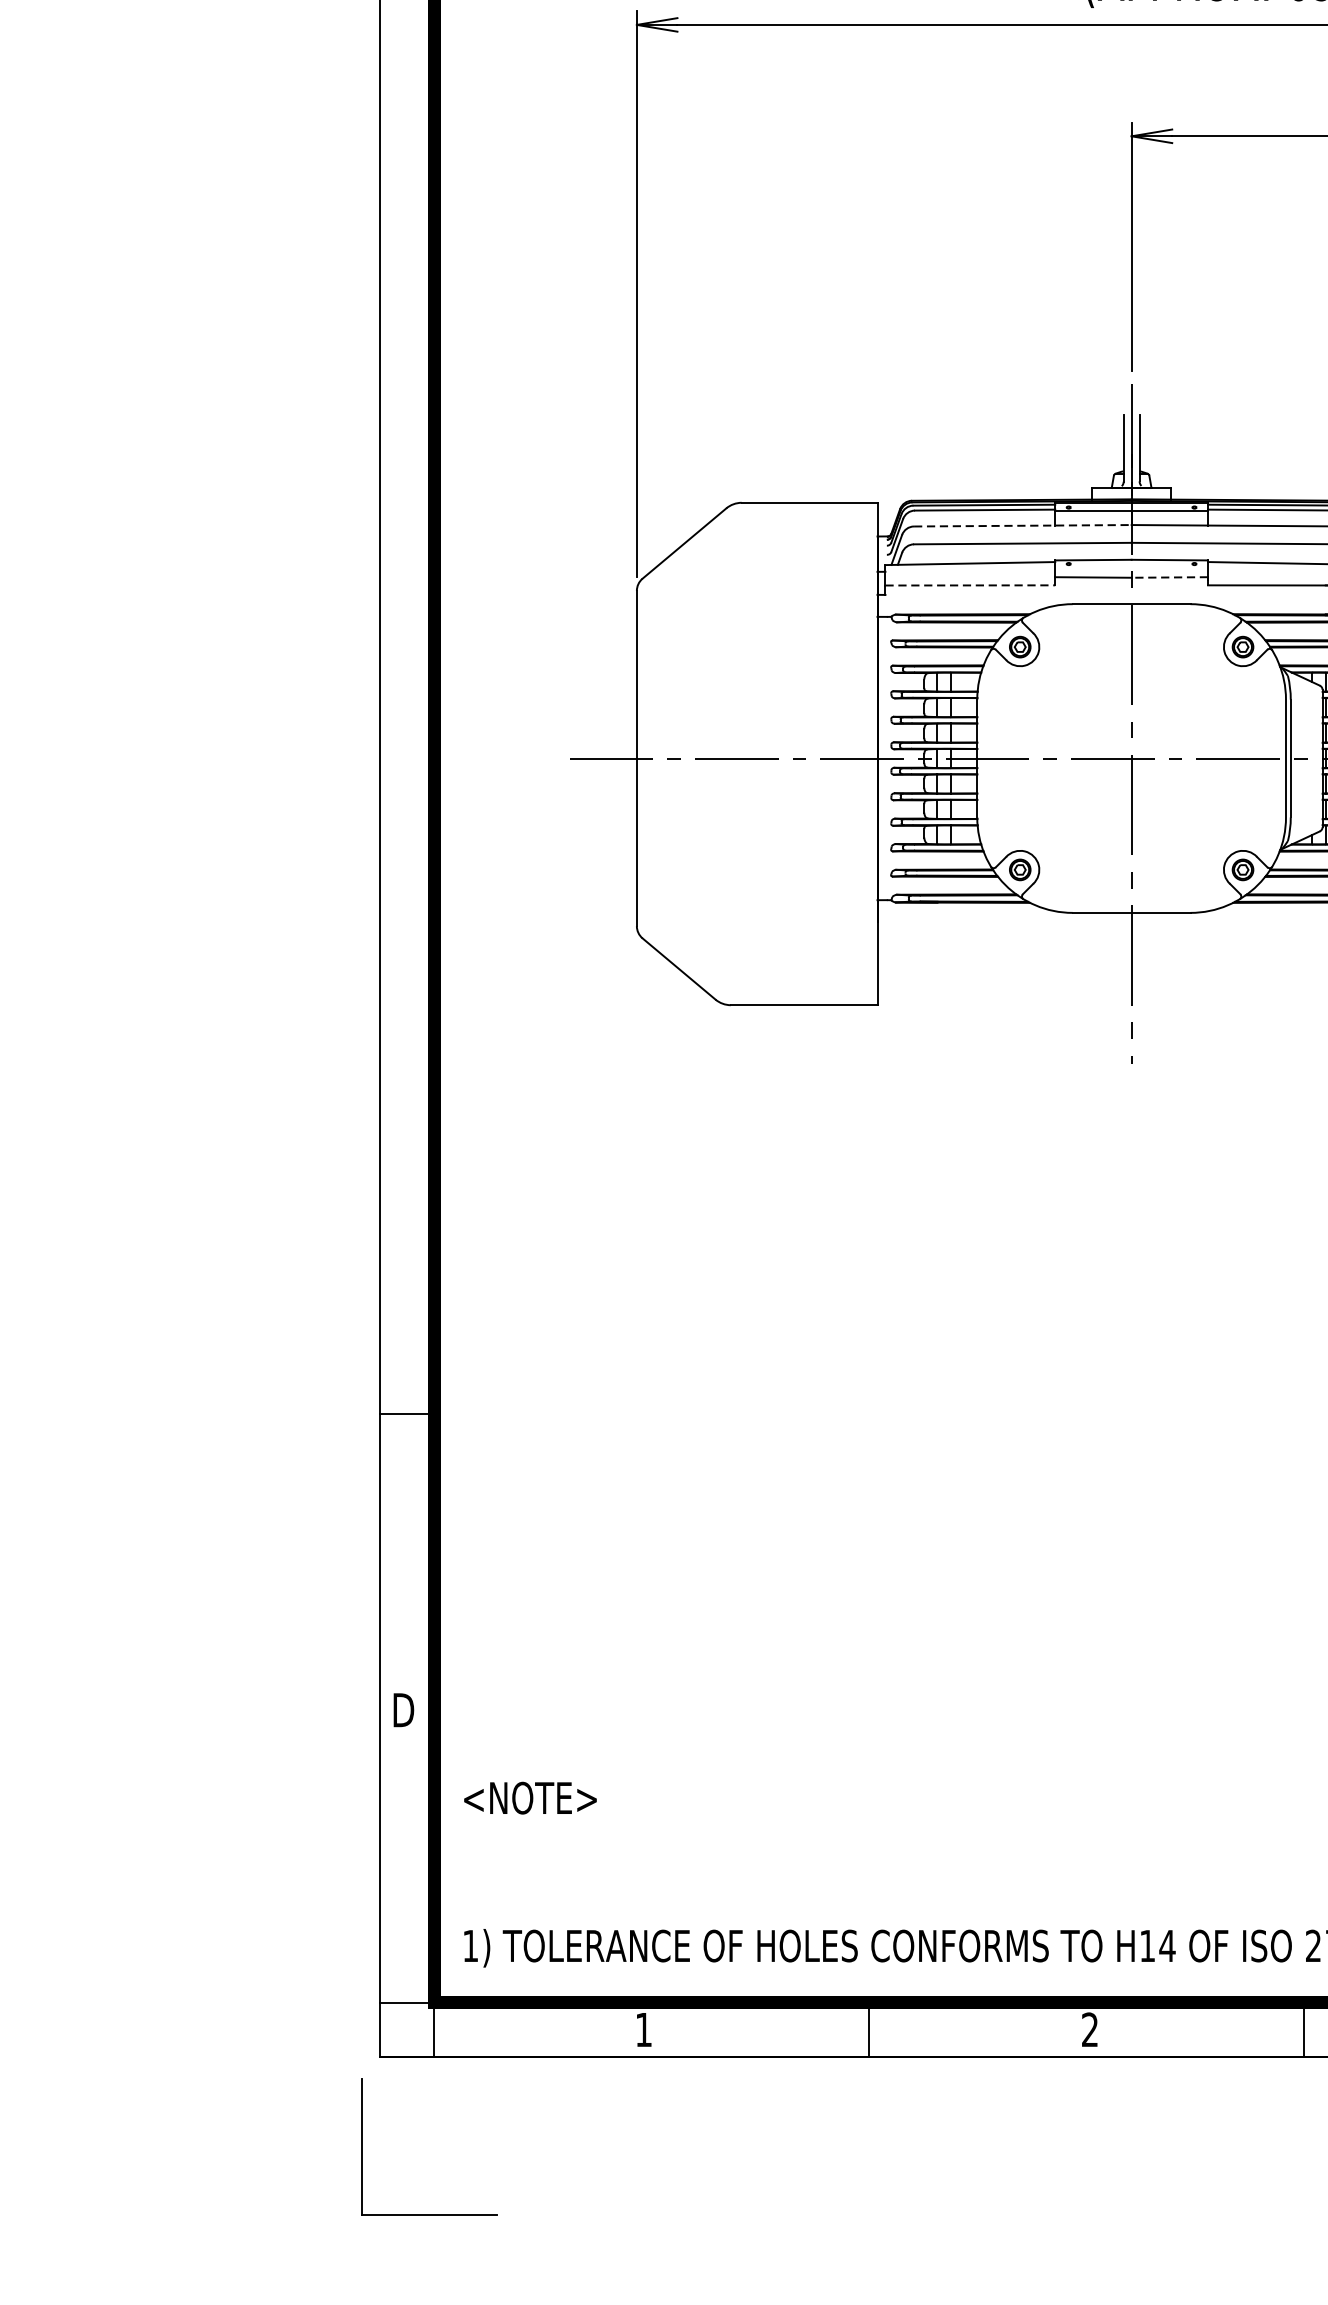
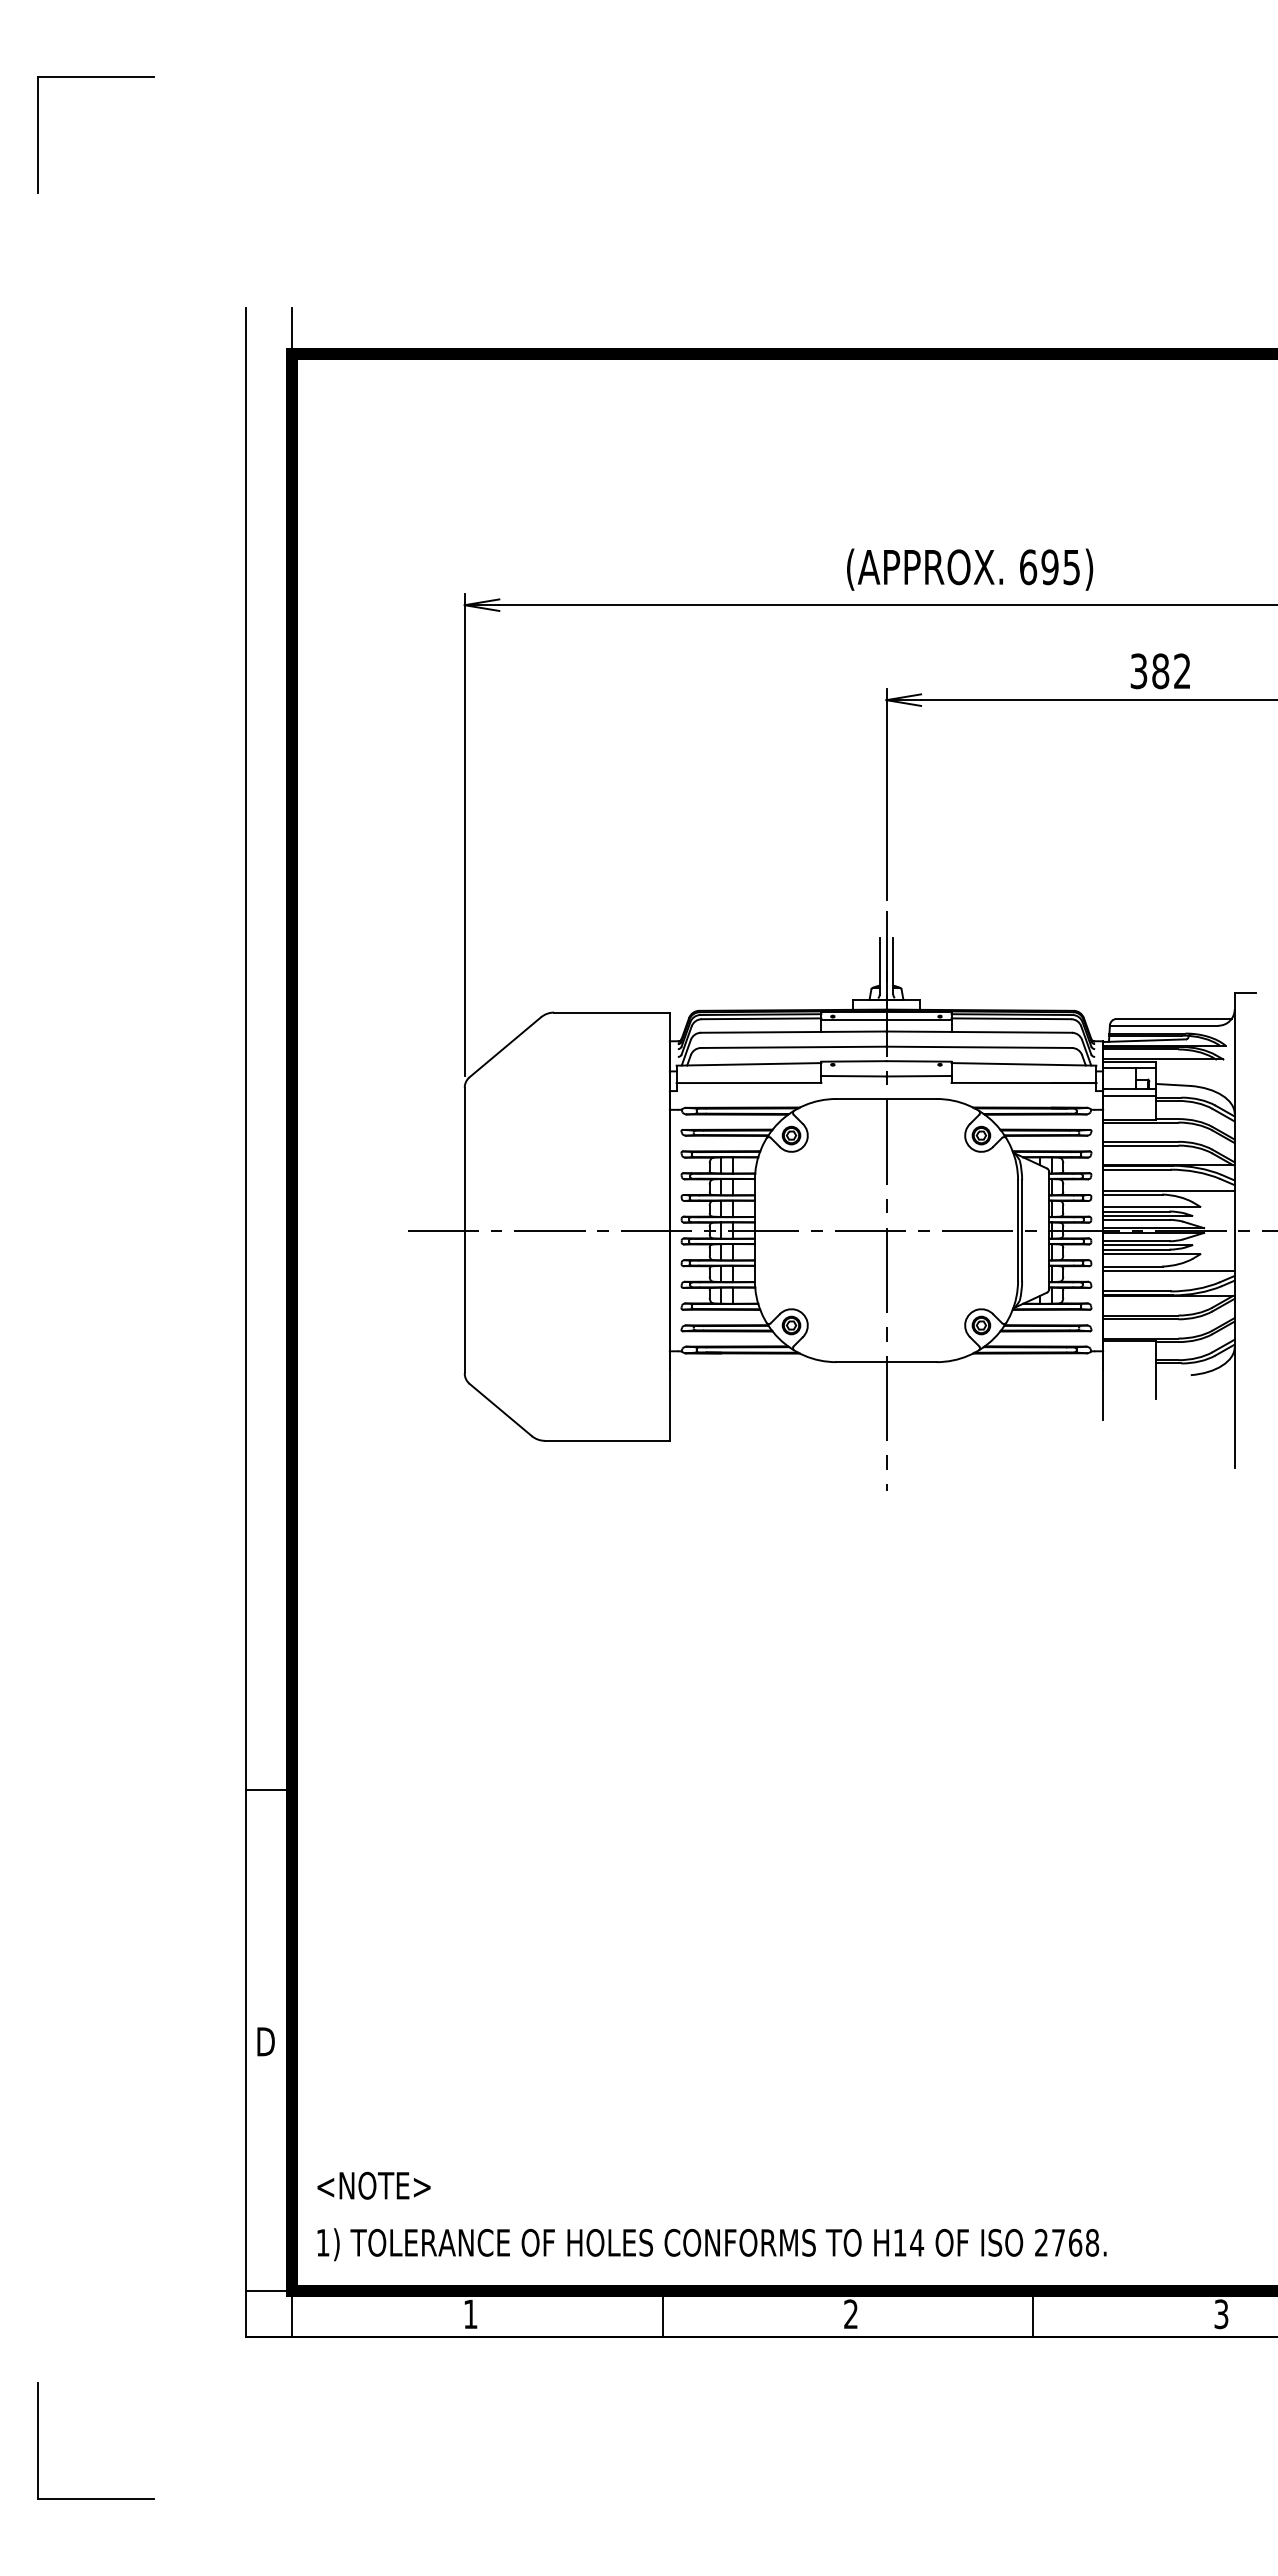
line: (1022, 526) -> (793, 1032), dashed -> solid
line: (1170, 577) -> (919, 1076), dashed -> solid
line: (970, 586) -> (749, 1083), dashed -> solid
text: (529, 1797) -> (373, 2185), moved
part: (362, 2146) -> (38, 2440), moved

